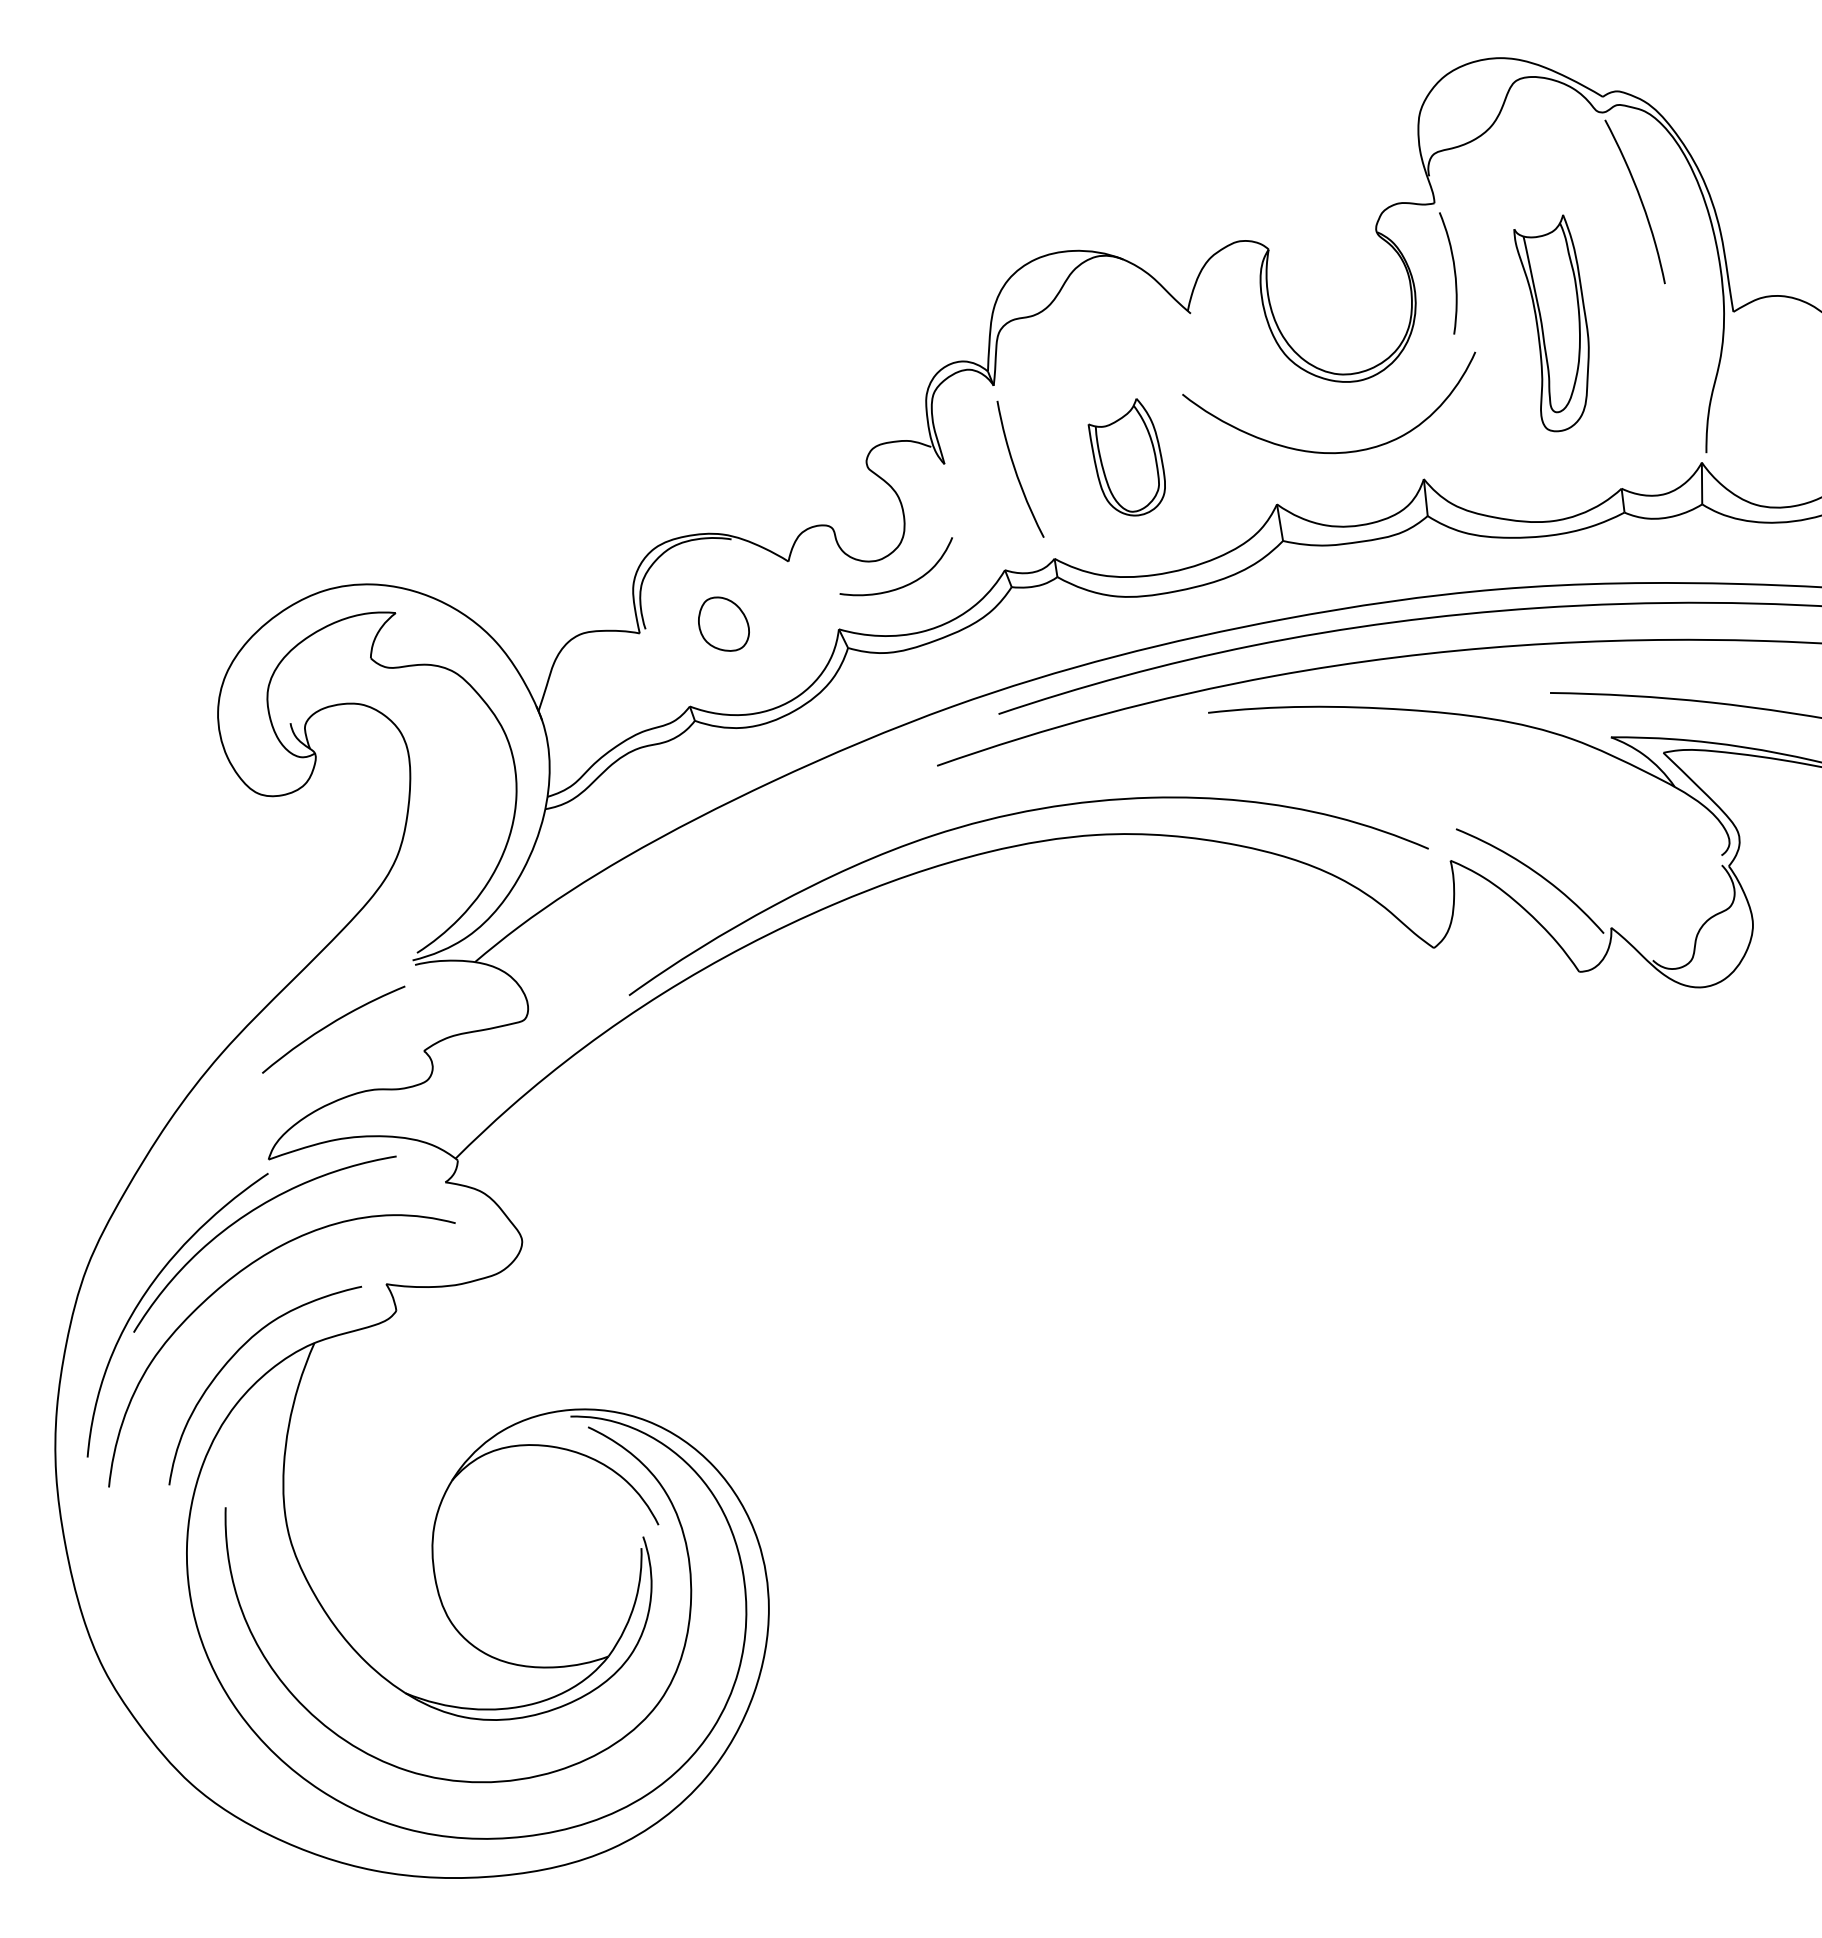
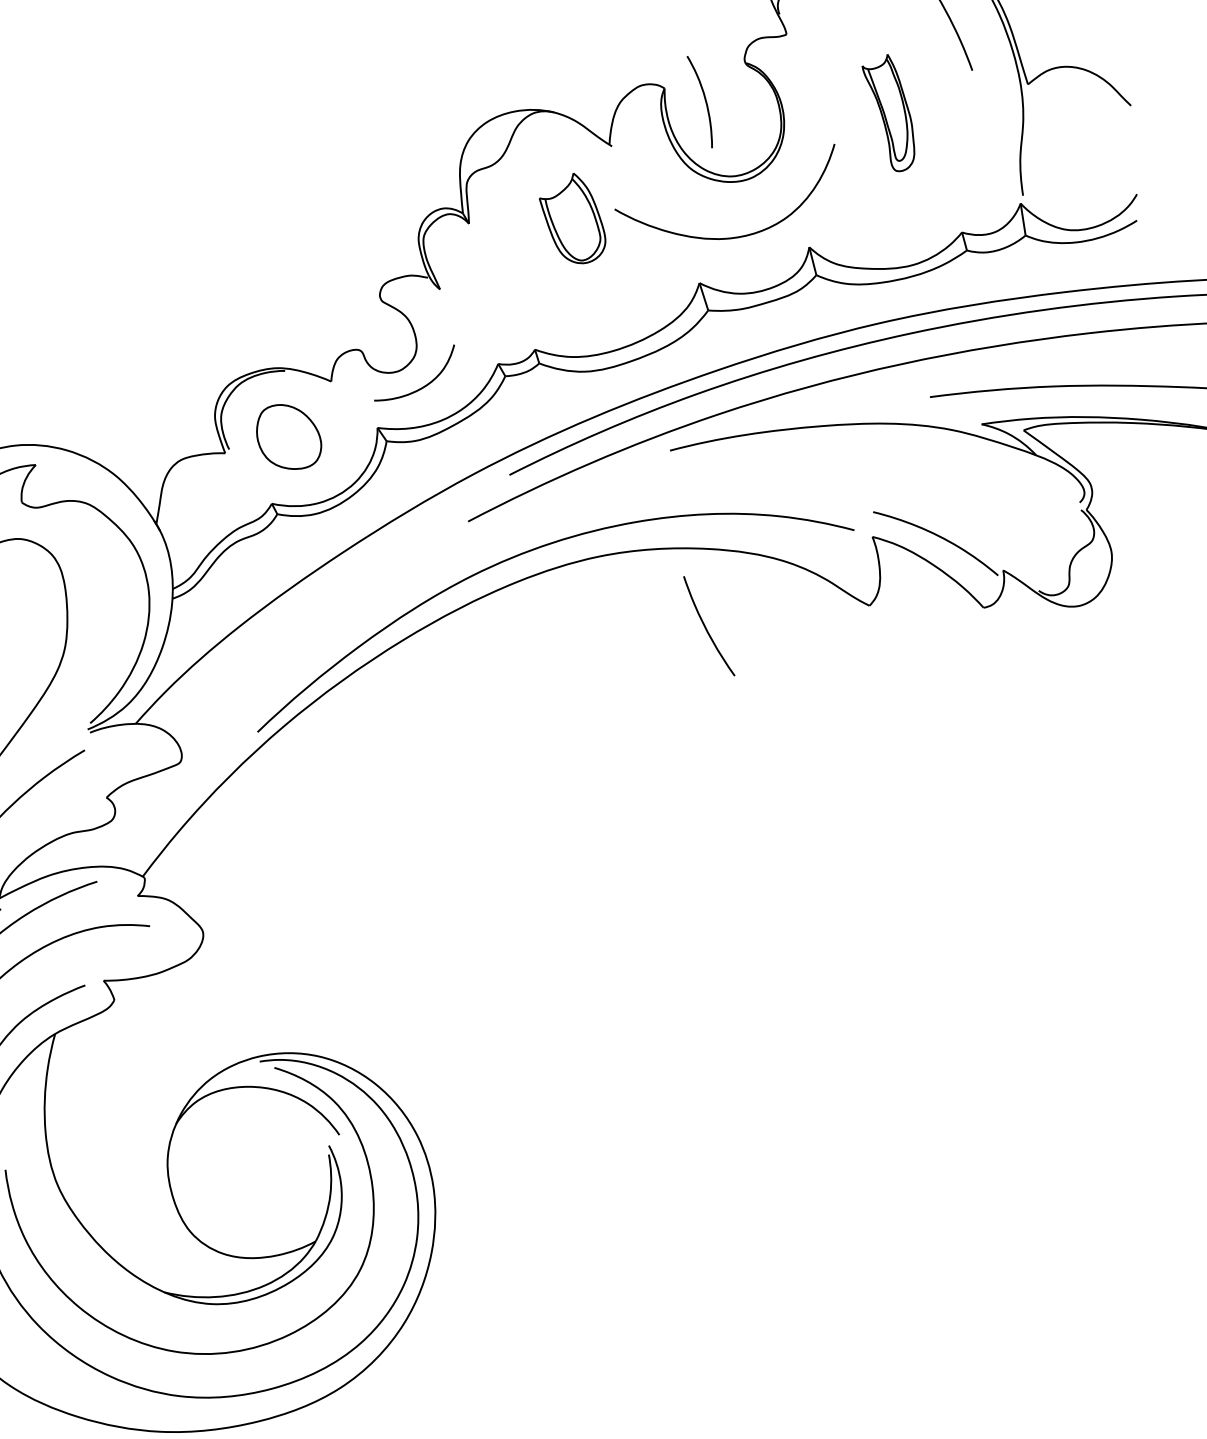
curve: (1454, 273) -> (705, 101), moved
part: (1551, 323) -> (889, 113), size x0.7
part: (1126, 457) -> (572, 219), moved
curve: (1016, 470) -> (706, 627), moved
part: (723, 623) -> (288, 436), size x1.6

